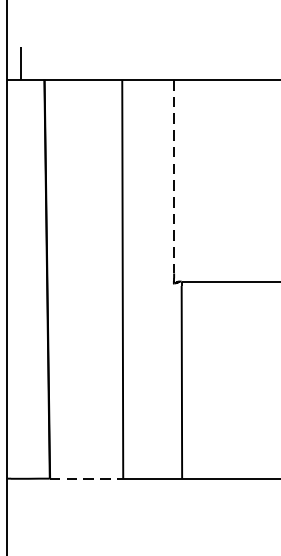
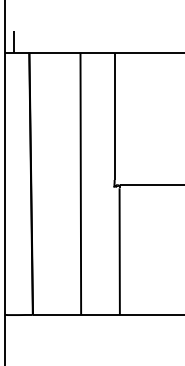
line: (173, 176) -> (114, 116), dashed -> solid
line: (87, 477) -> (57, 314), dashed -> solid

